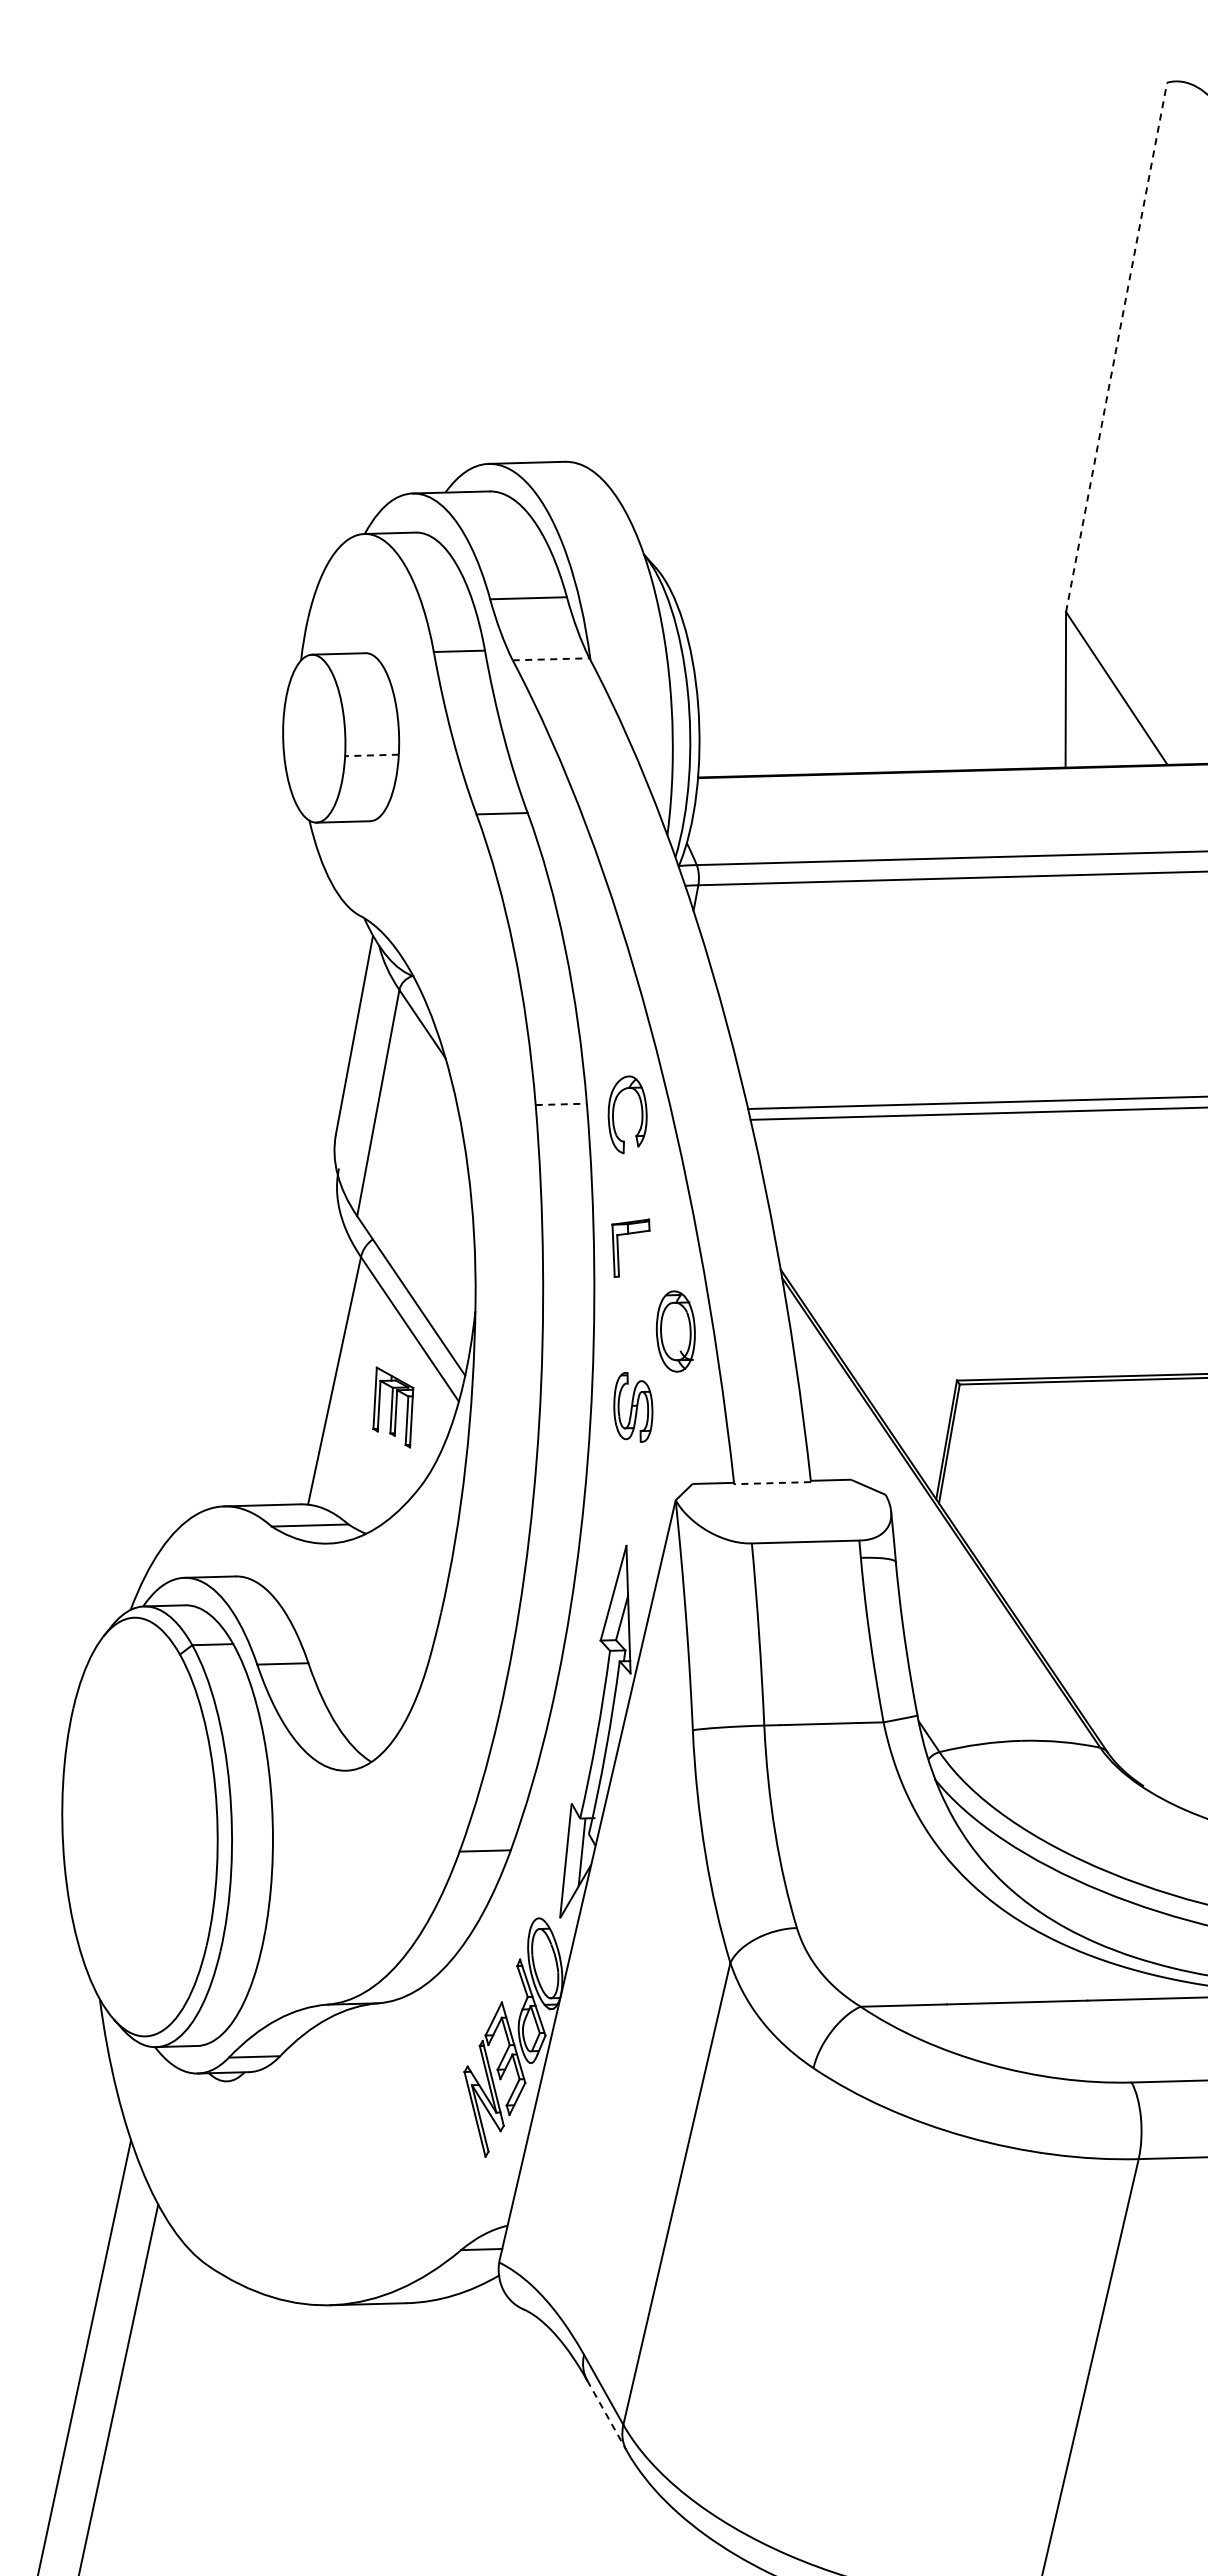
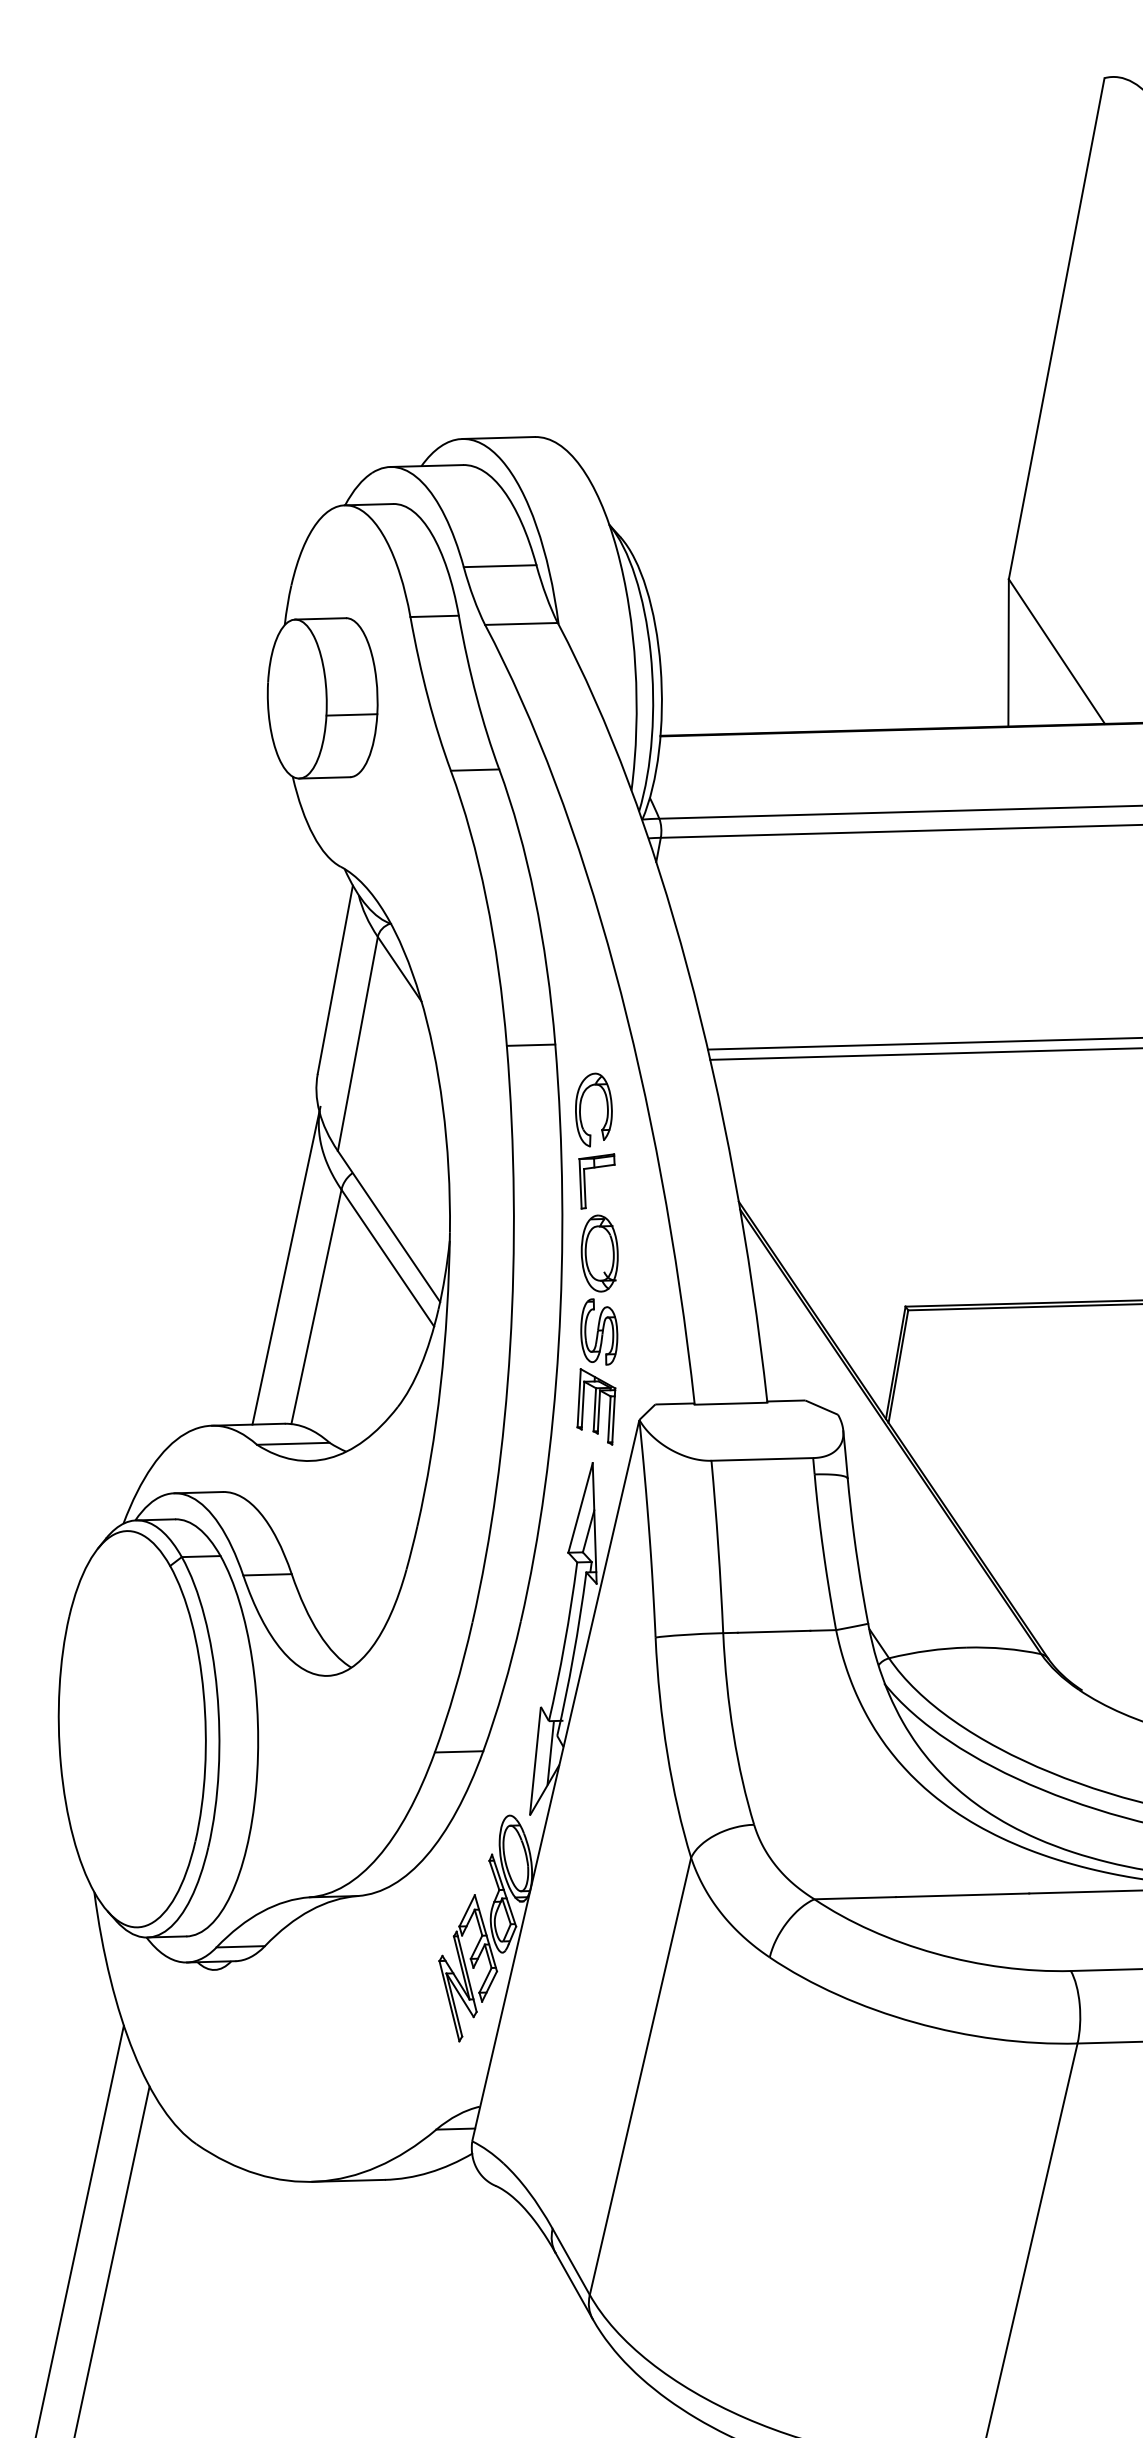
line: (1116, 346) -> (1056, 327), dashed -> solid
line: (551, 659) -> (521, 624), dashed -> solid
line: (372, 755) -> (352, 714), dashed -> solid
line: (561, 1104) -> (531, 1045), dashed -> solid
part: (614, 1111) -> (581, 1106), moved
part: (675, 1331) -> (599, 1253), moved
line: (301, 1339) -> (285, 1267), added
part: (393, 1407) -> (596, 1406), moved
line: (772, 1483) -> (730, 1404), dashed -> solid
line: (607, 2415) -> (574, 2286), dashed -> solid

